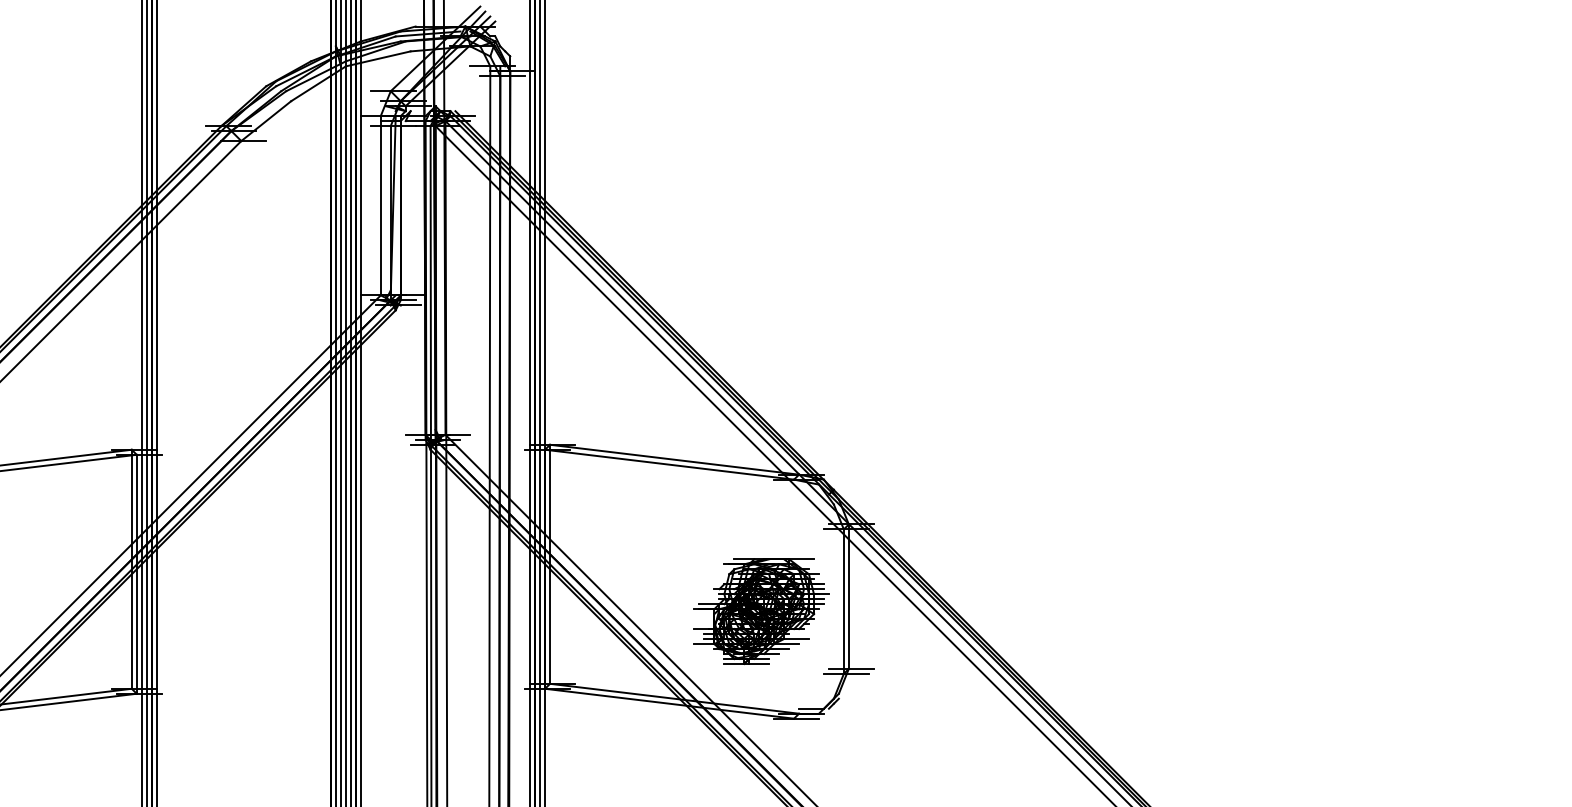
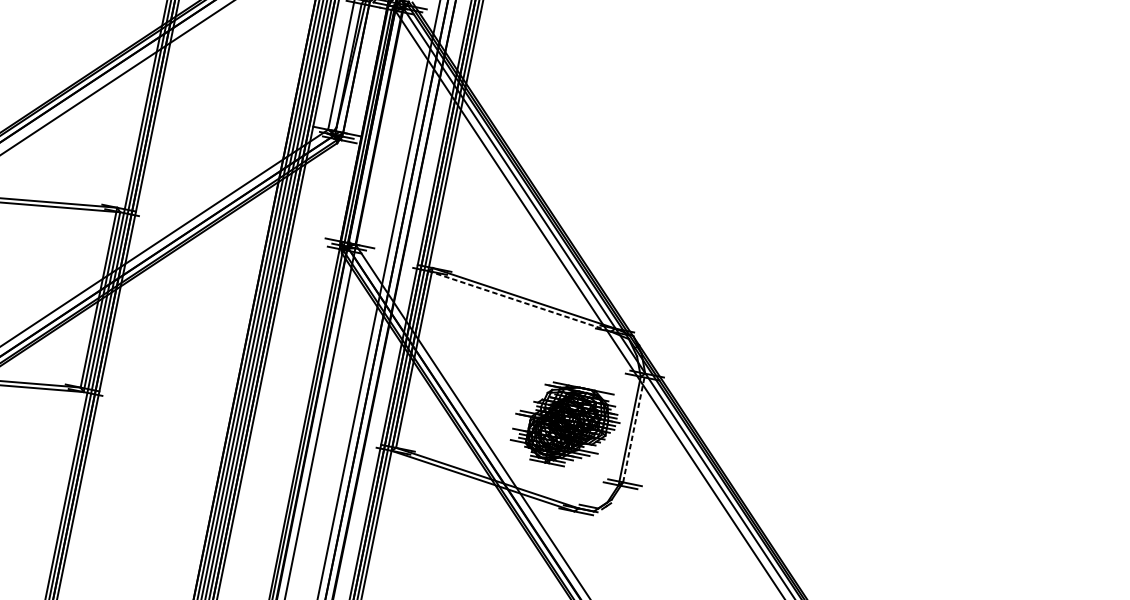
line: (670, 464) -> (520, 301), solid -> dashed
line: (848, 596) -> (633, 427), solid -> dashed

